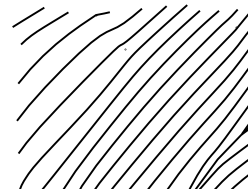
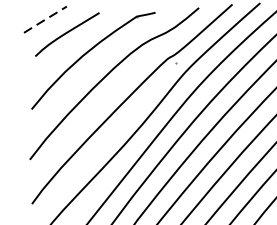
line: (27, 17) -> (44, 19), solid -> dashed

